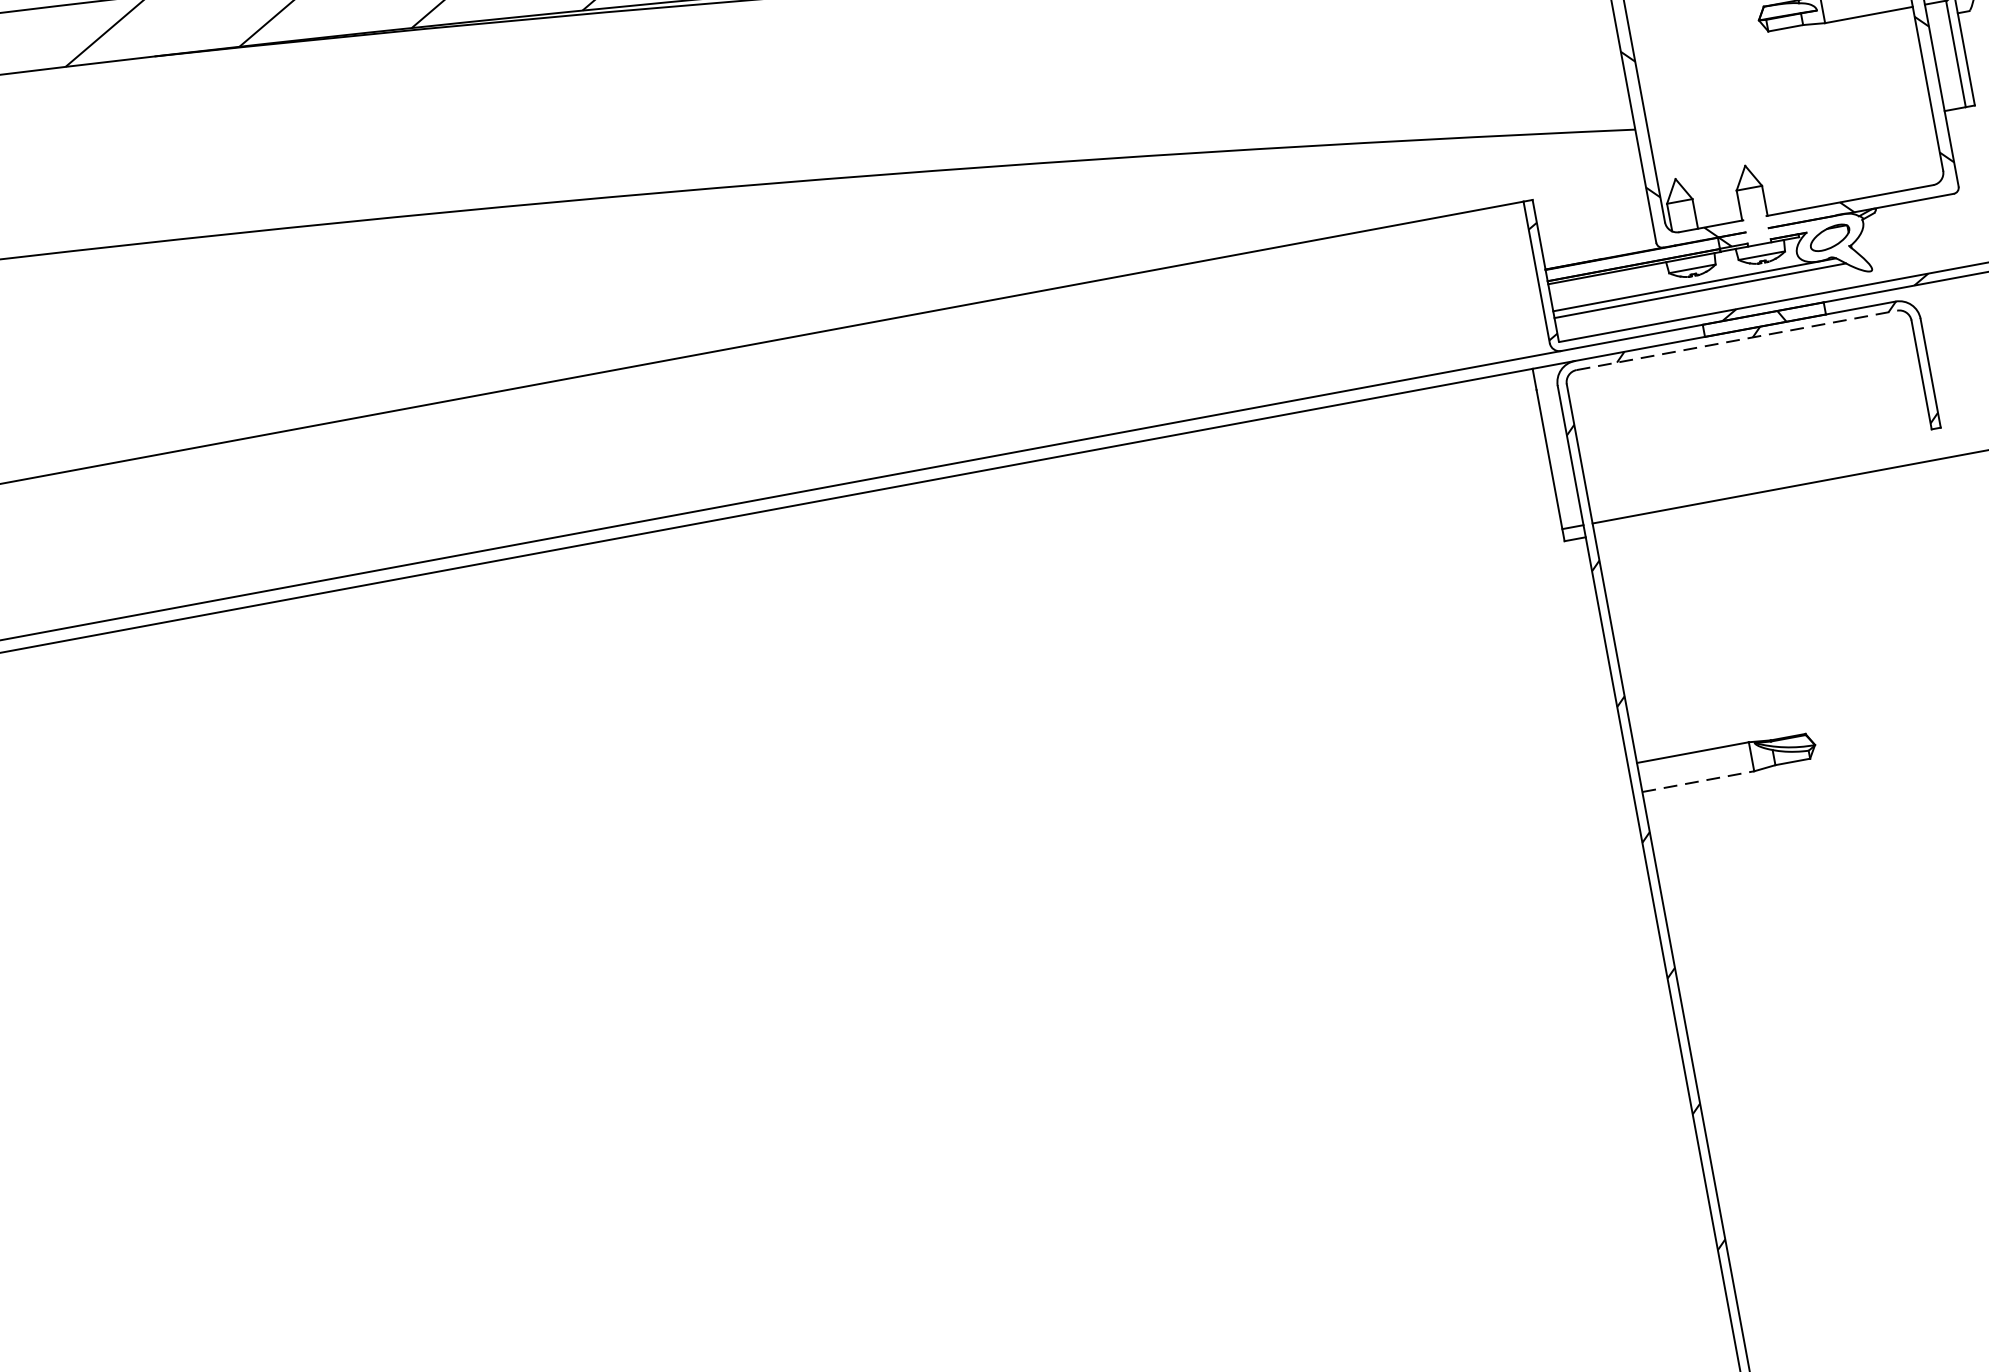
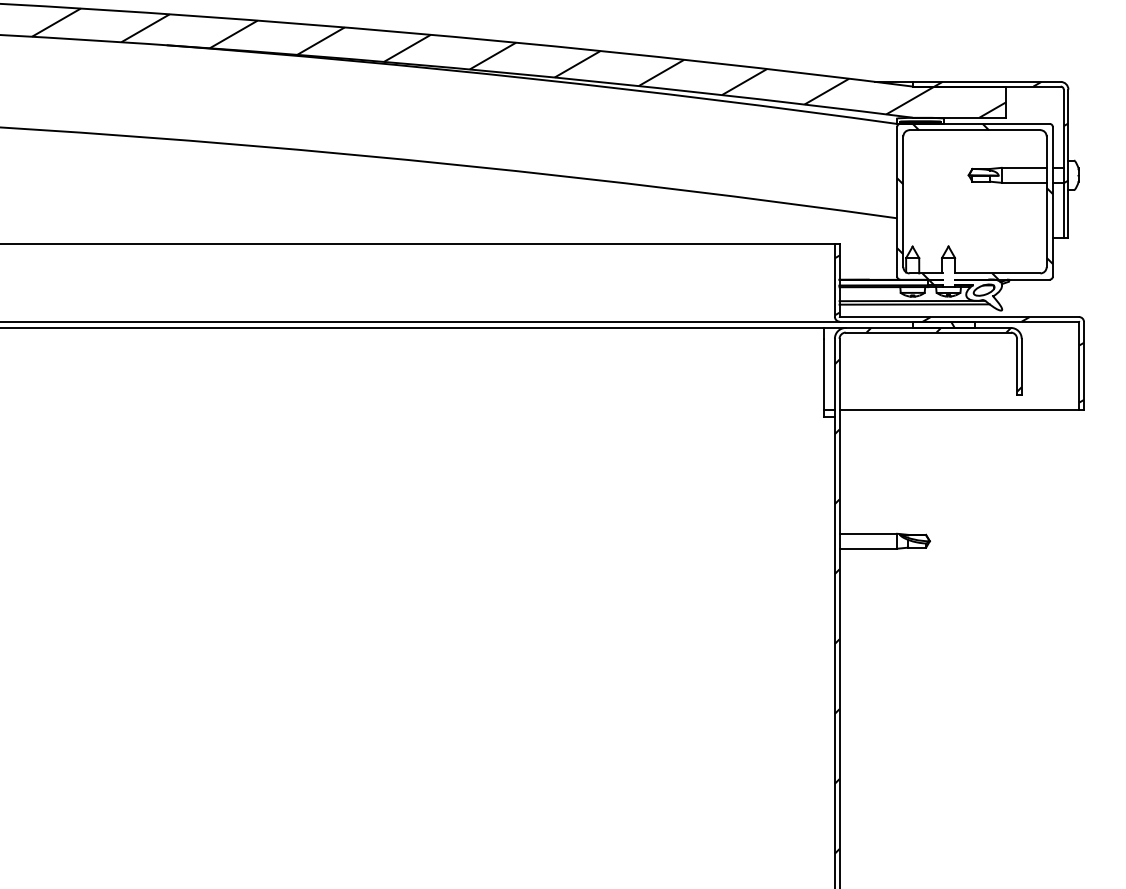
line: (1737, 340) -> (928, 332), dashed -> solid
line: (1698, 781) -> (868, 548), dashed -> solid

